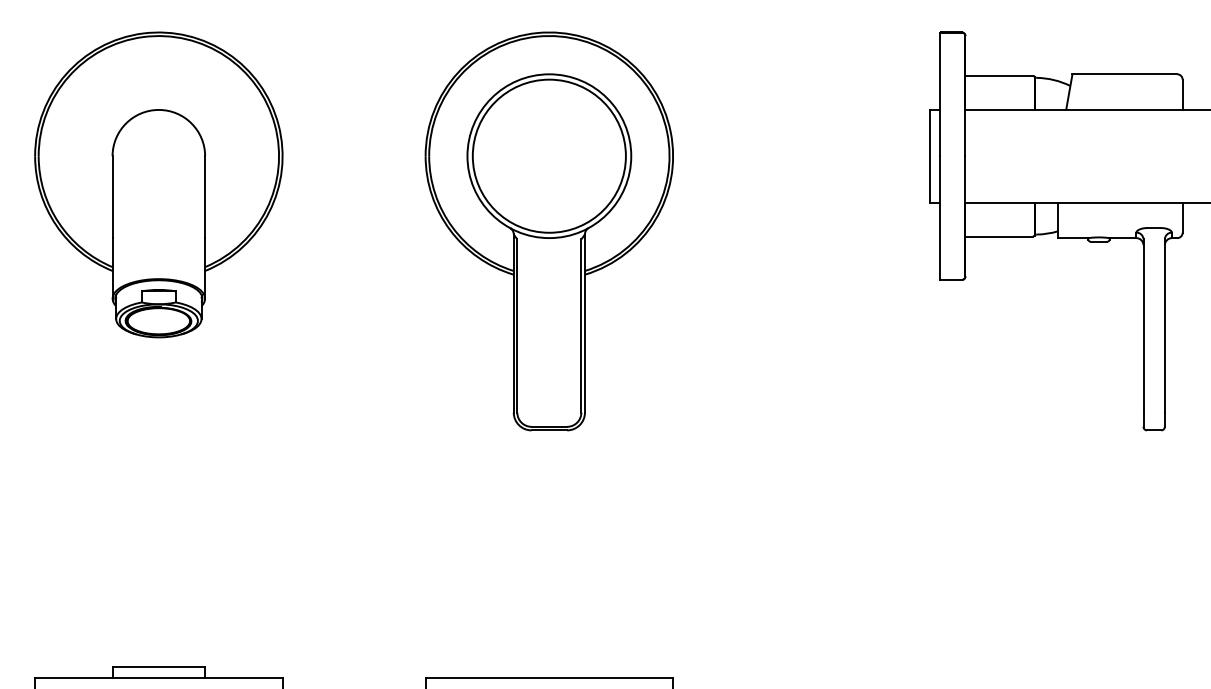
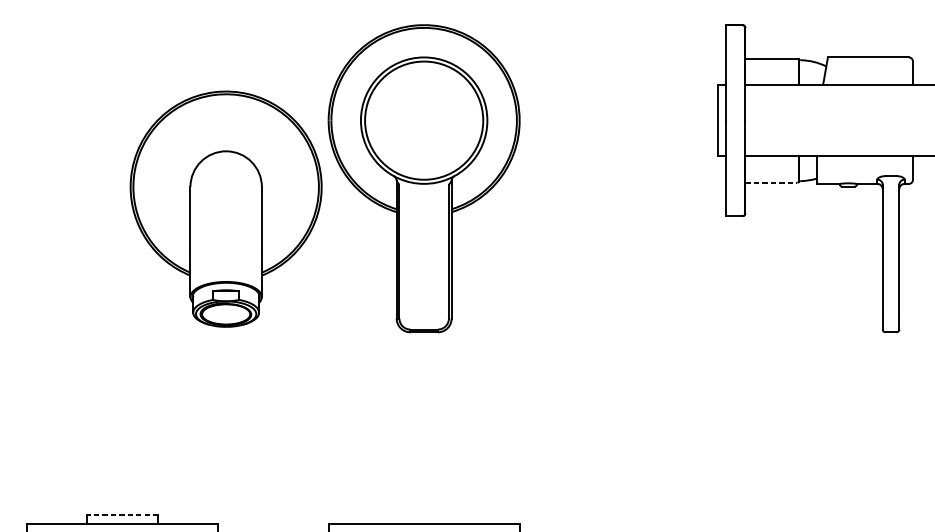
part: (158, 184) -> (225, 208), moved
line: (999, 236) -> (771, 182), solid -> dashed
line: (158, 667) -> (122, 515), solid -> dashed

